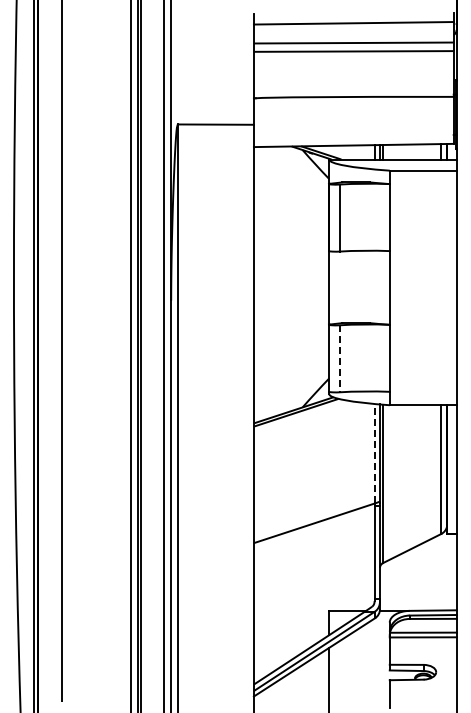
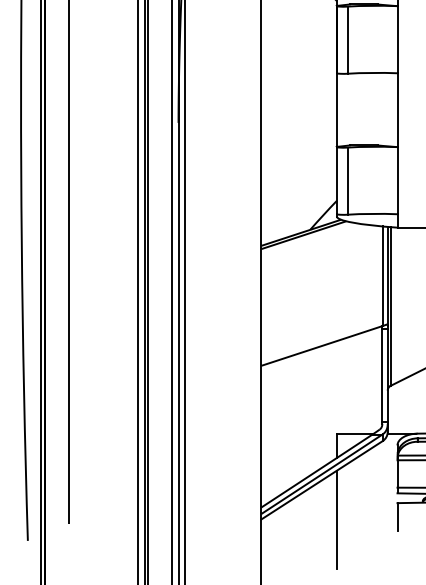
line: (339, 358) -> (347, 180), dashed -> solid
line: (375, 453) -> (383, 276), dashed -> solid

